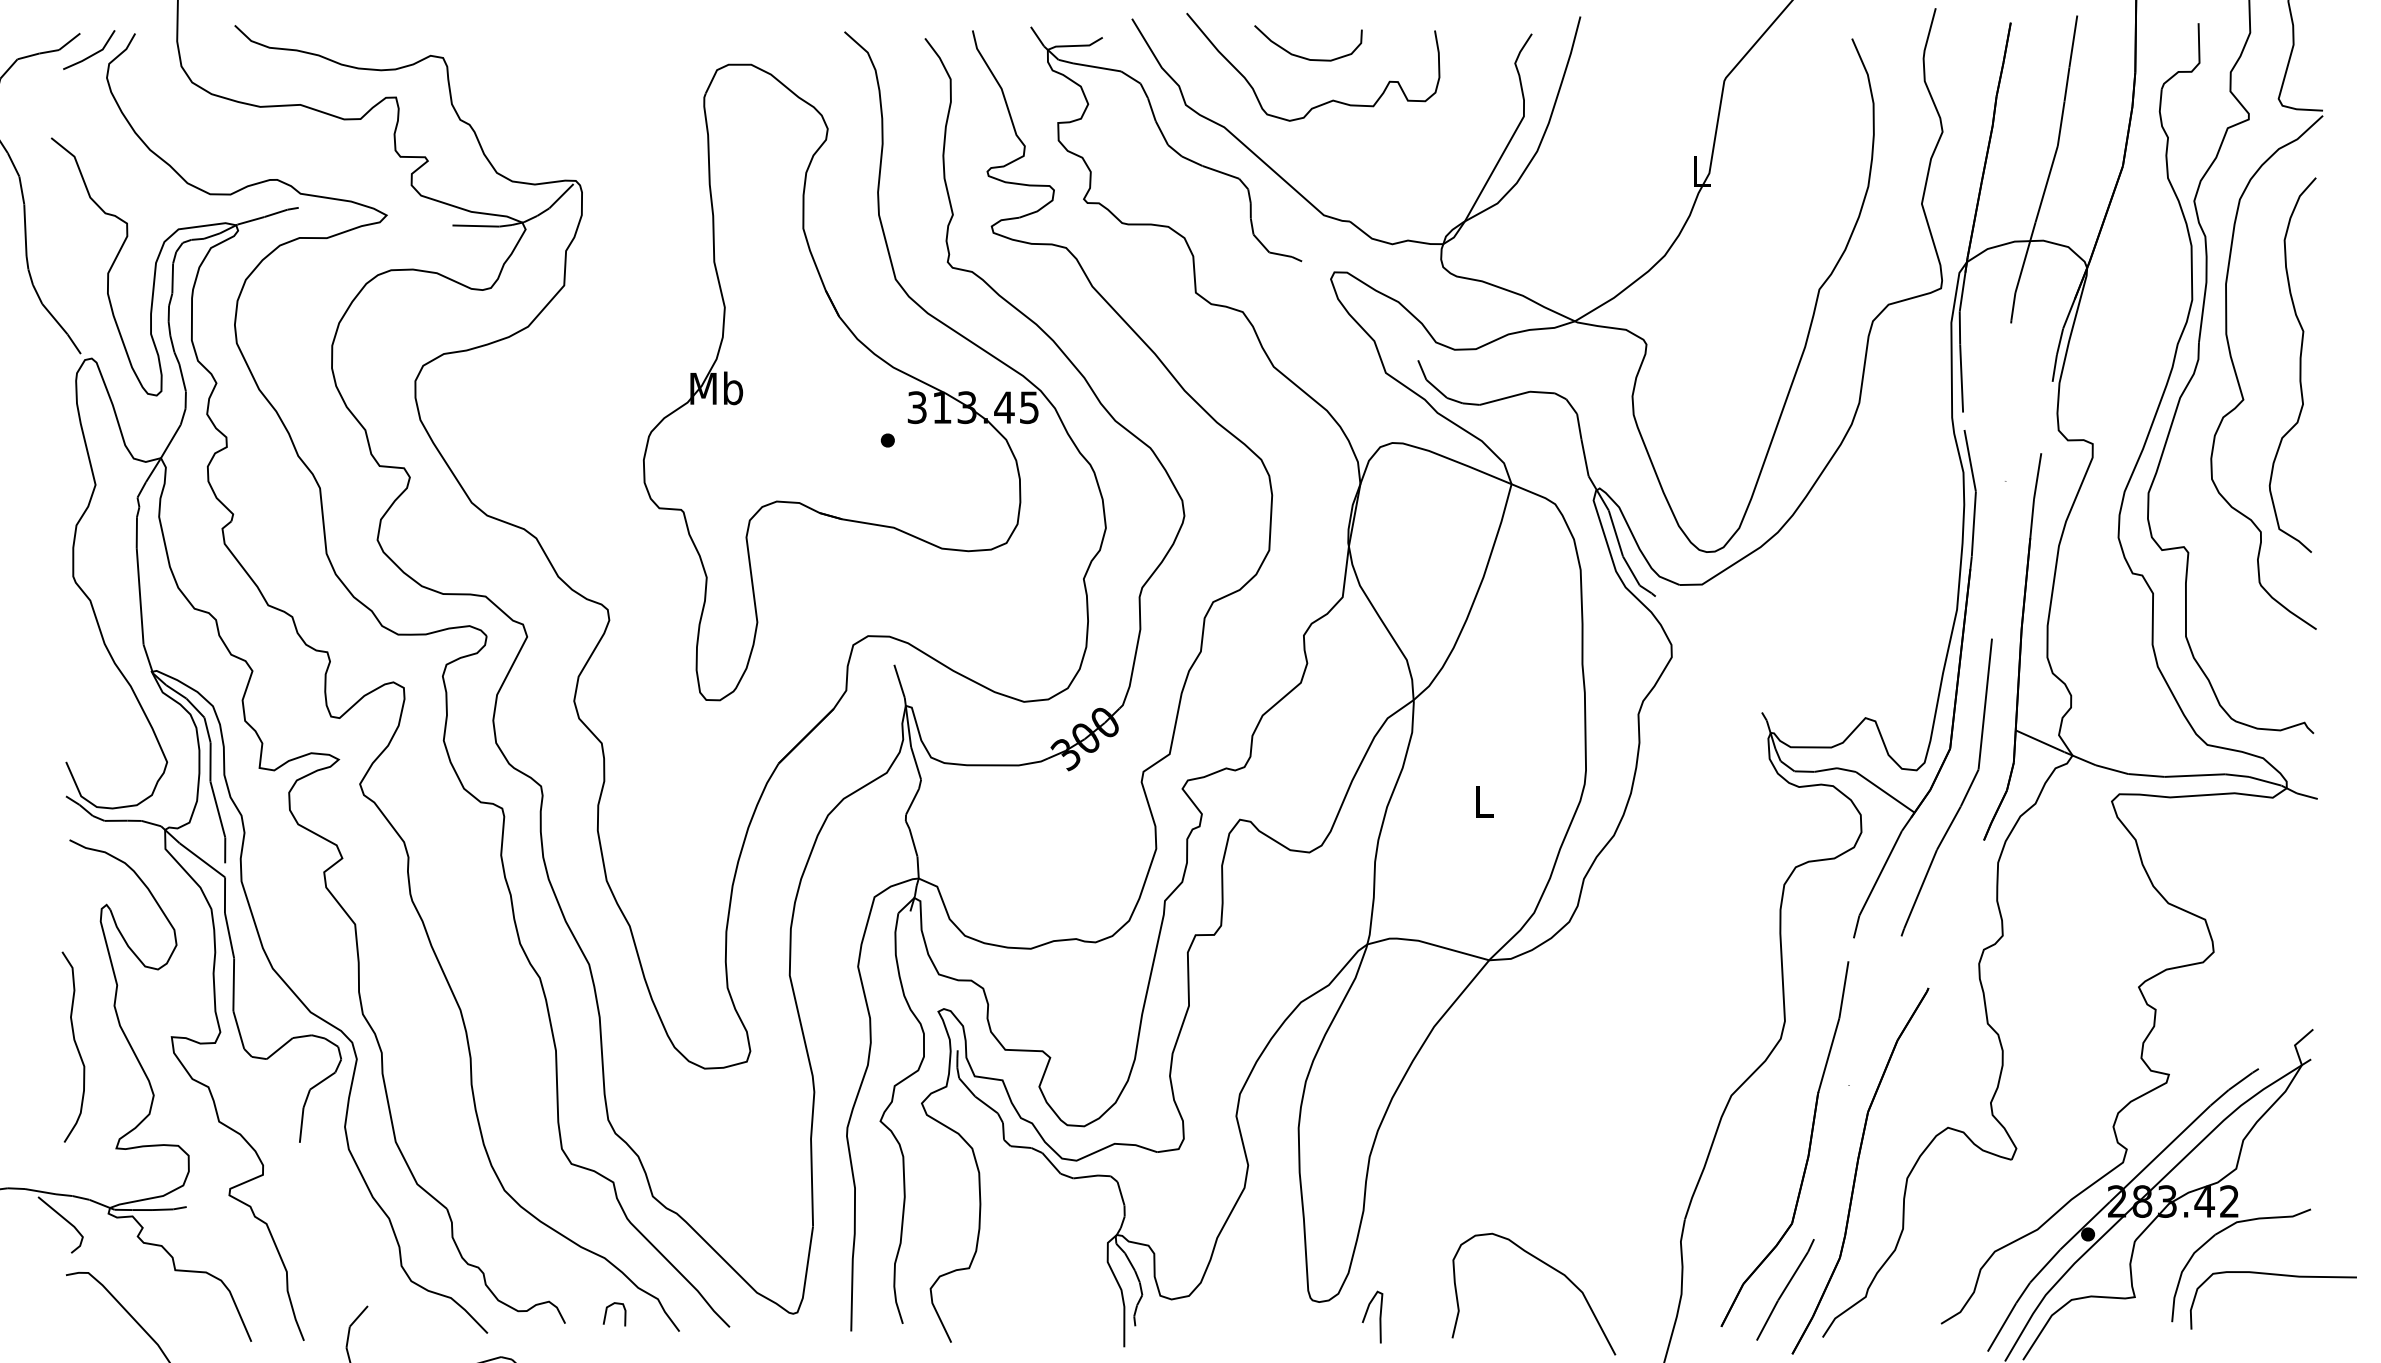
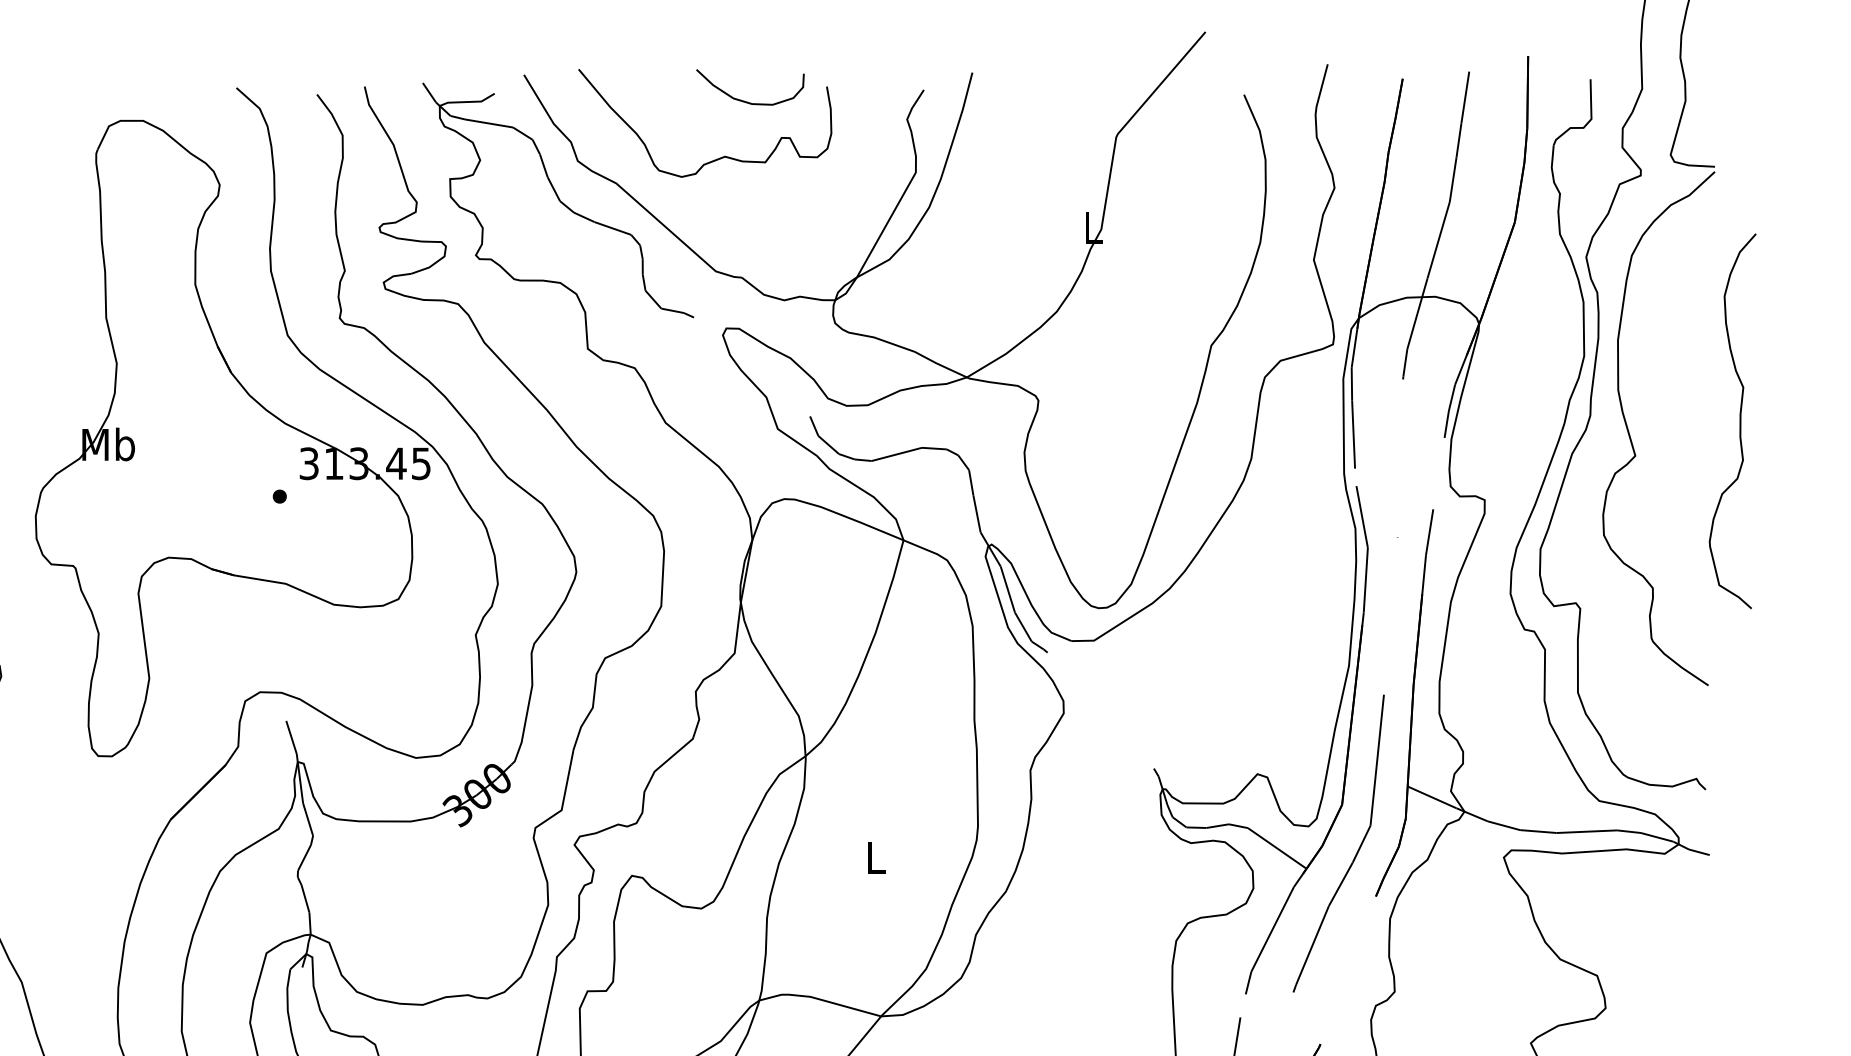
curve: (1306, 57) -> (748, 101), moved
curve: (2299, 364) -> (1739, 420), moved

